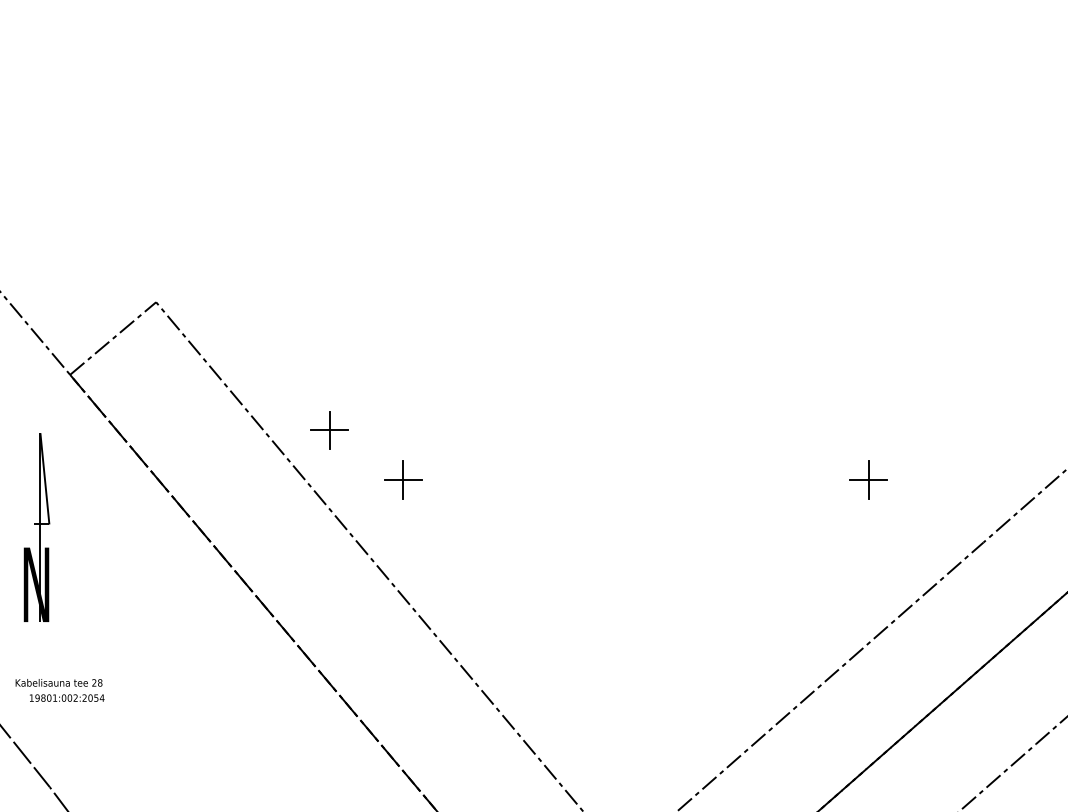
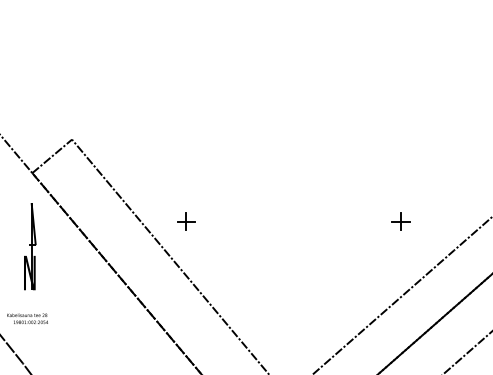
part: (330, 429) -> (152, 198), removed
part: (37, 527) -> (30, 246), moved

